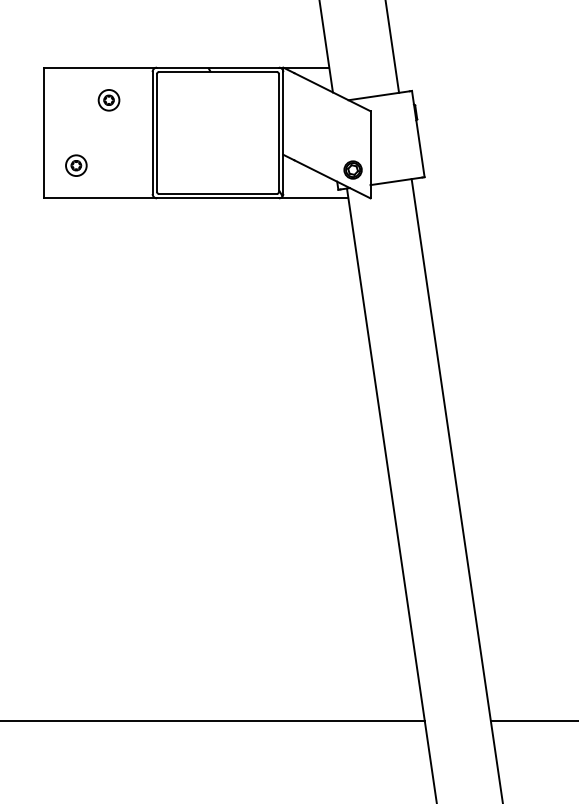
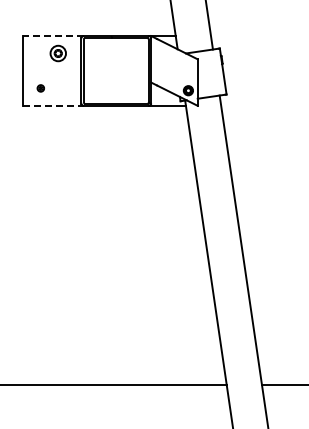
line: (100, 68) -> (53, 36), solid -> dashed
part: (107, 100) -> (57, 53), size x1.4
part: (75, 165) -> (40, 88), size x0.6
line: (102, 197) -> (54, 105), solid -> dashed

